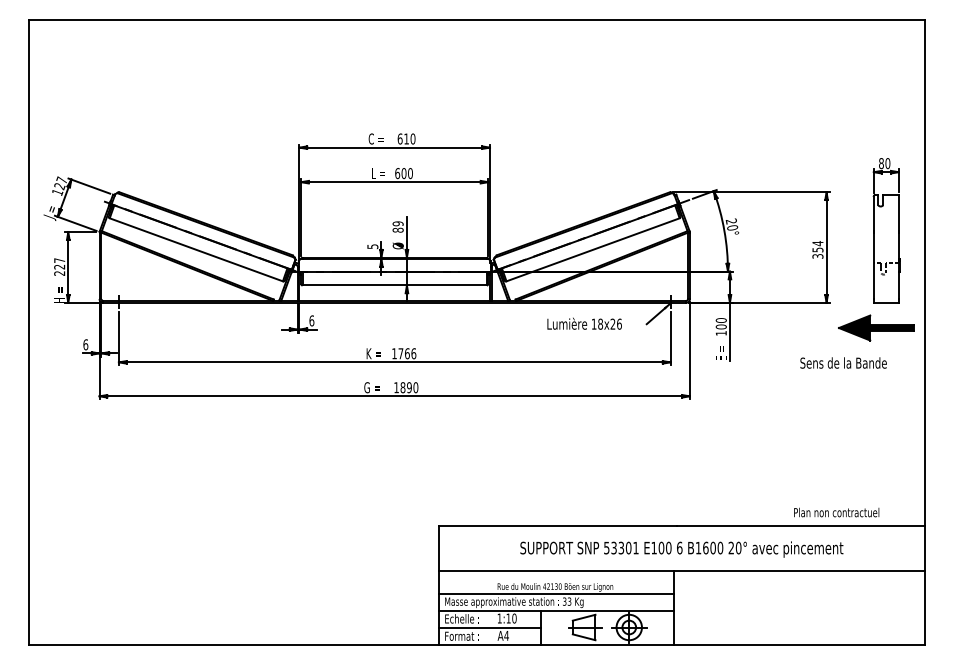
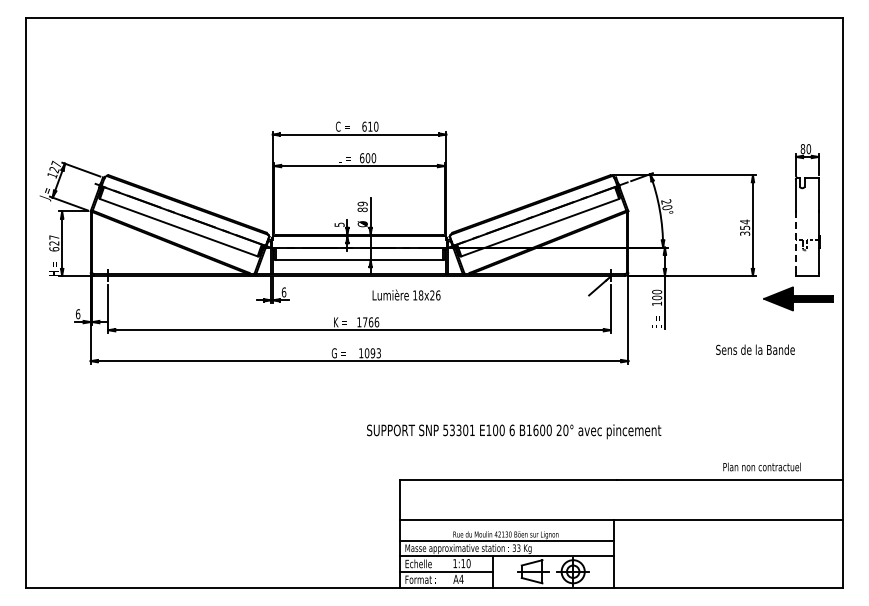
line: (874, 264) -> (796, 241), solid -> dashed
text: (59, 273) -> (54, 249), 227 -> 627
text: (584, 323) -> (406, 294), moved
text: (843, 362) -> (755, 349), moved
text: (408, 387) -> (372, 353), 1890 -> 1093
text: (682, 549) -> (514, 431), moved

